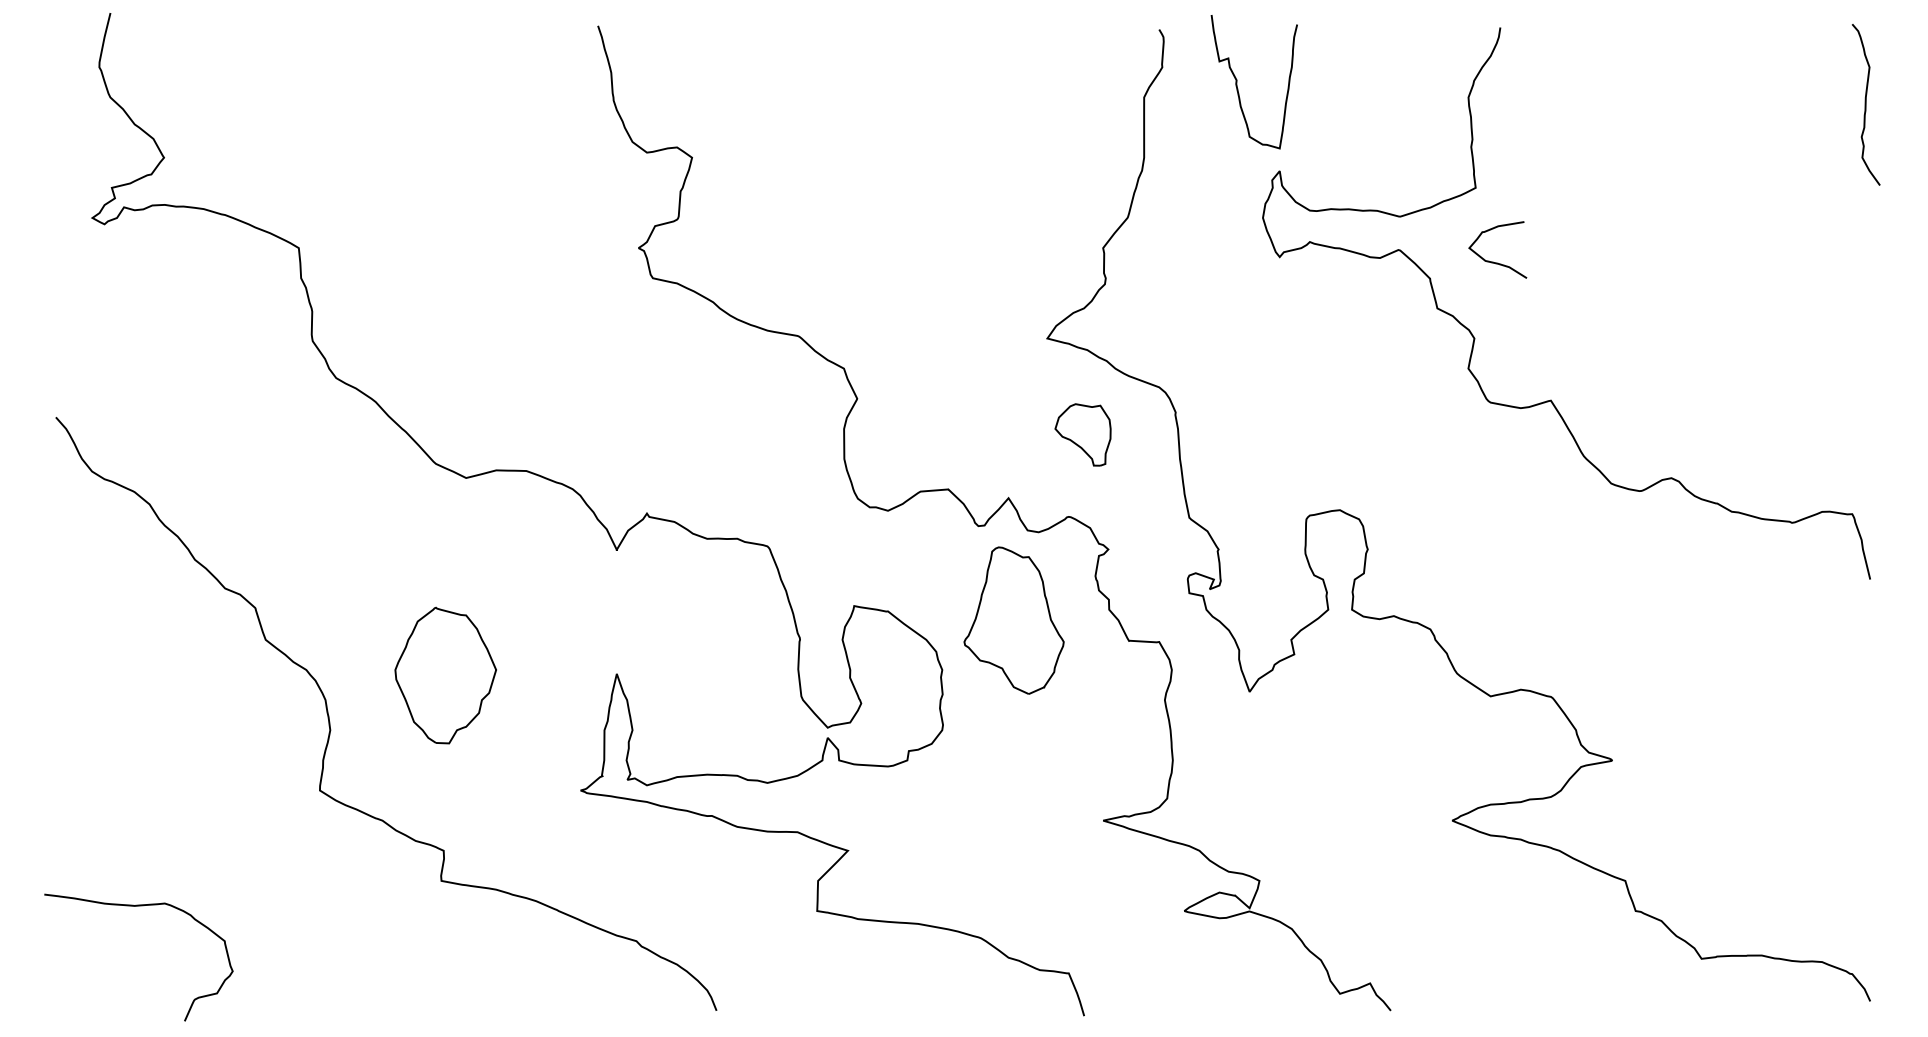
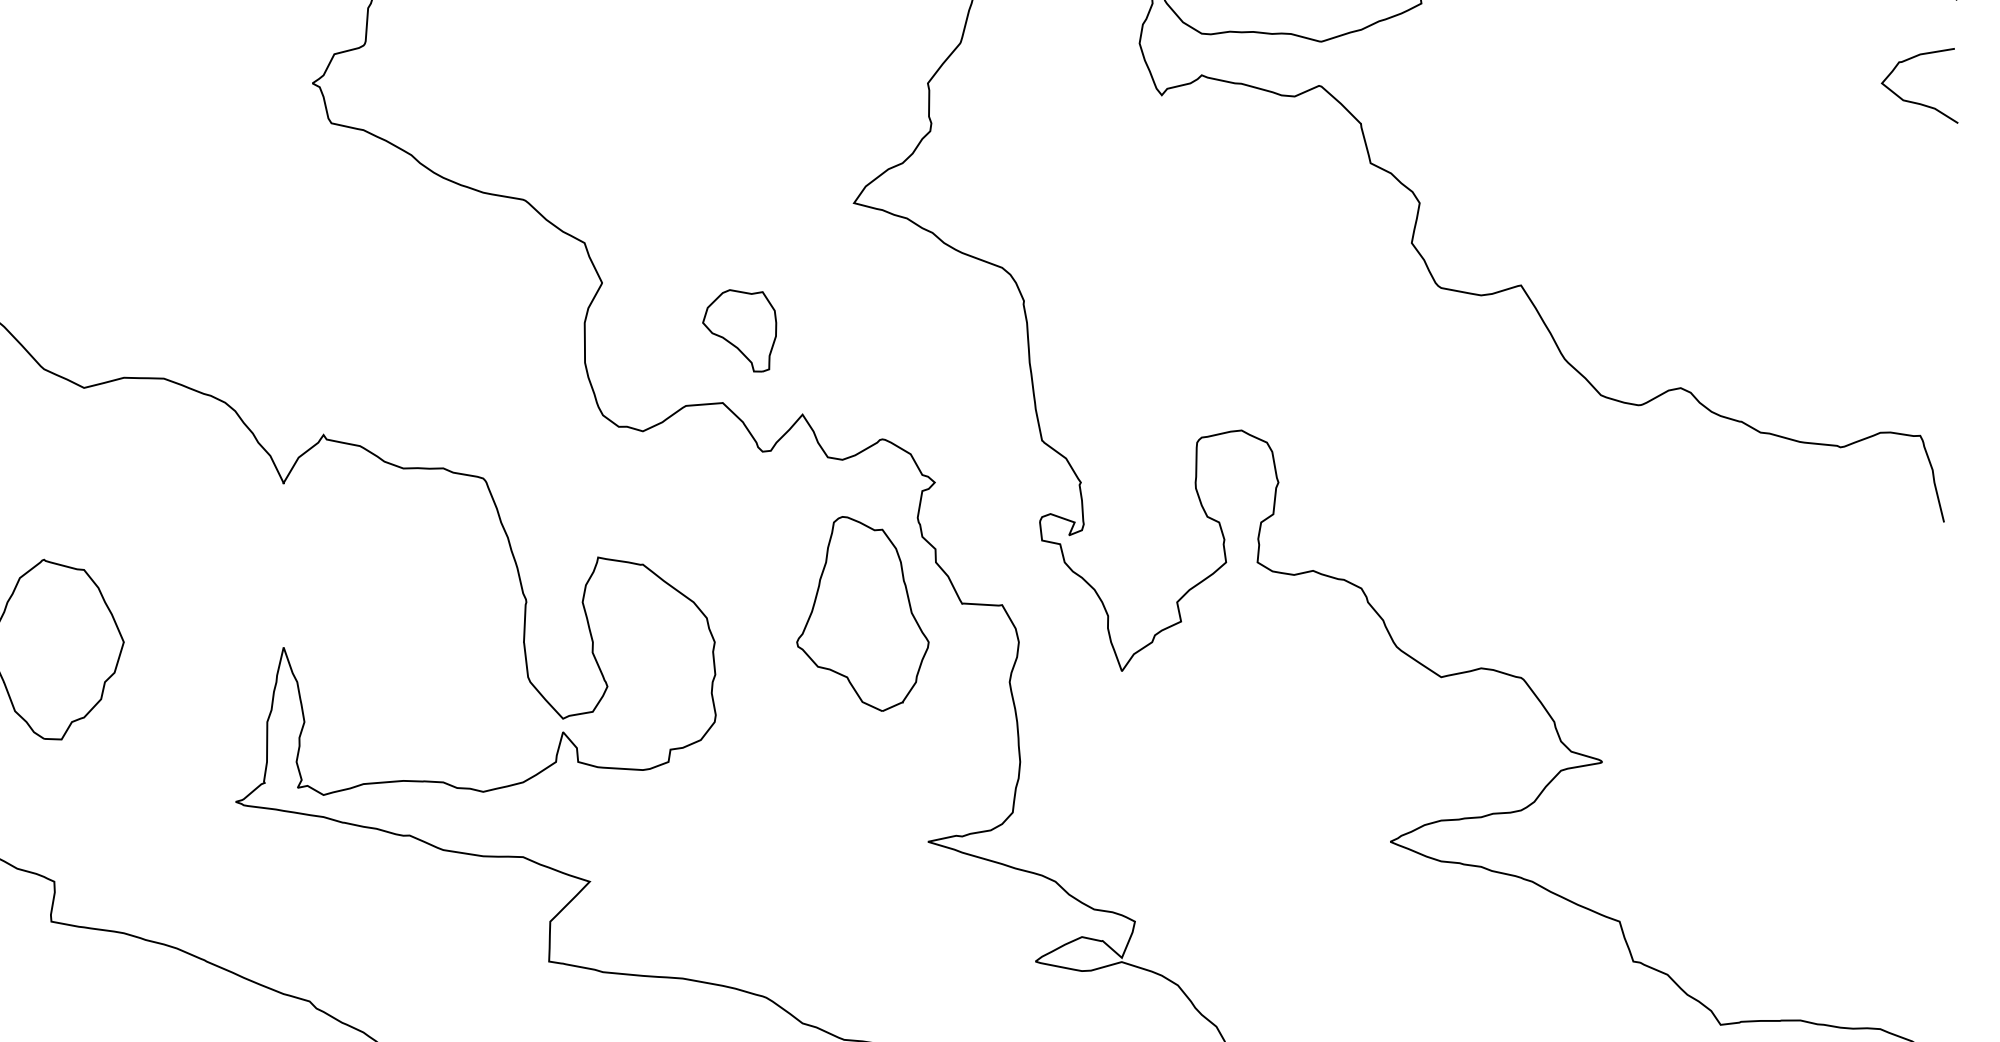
curve: (1493, 261) -> (1913, 101), moved
part: (1082, 434) -> (738, 330), moved
part: (1013, 620) -> (862, 613), moved

